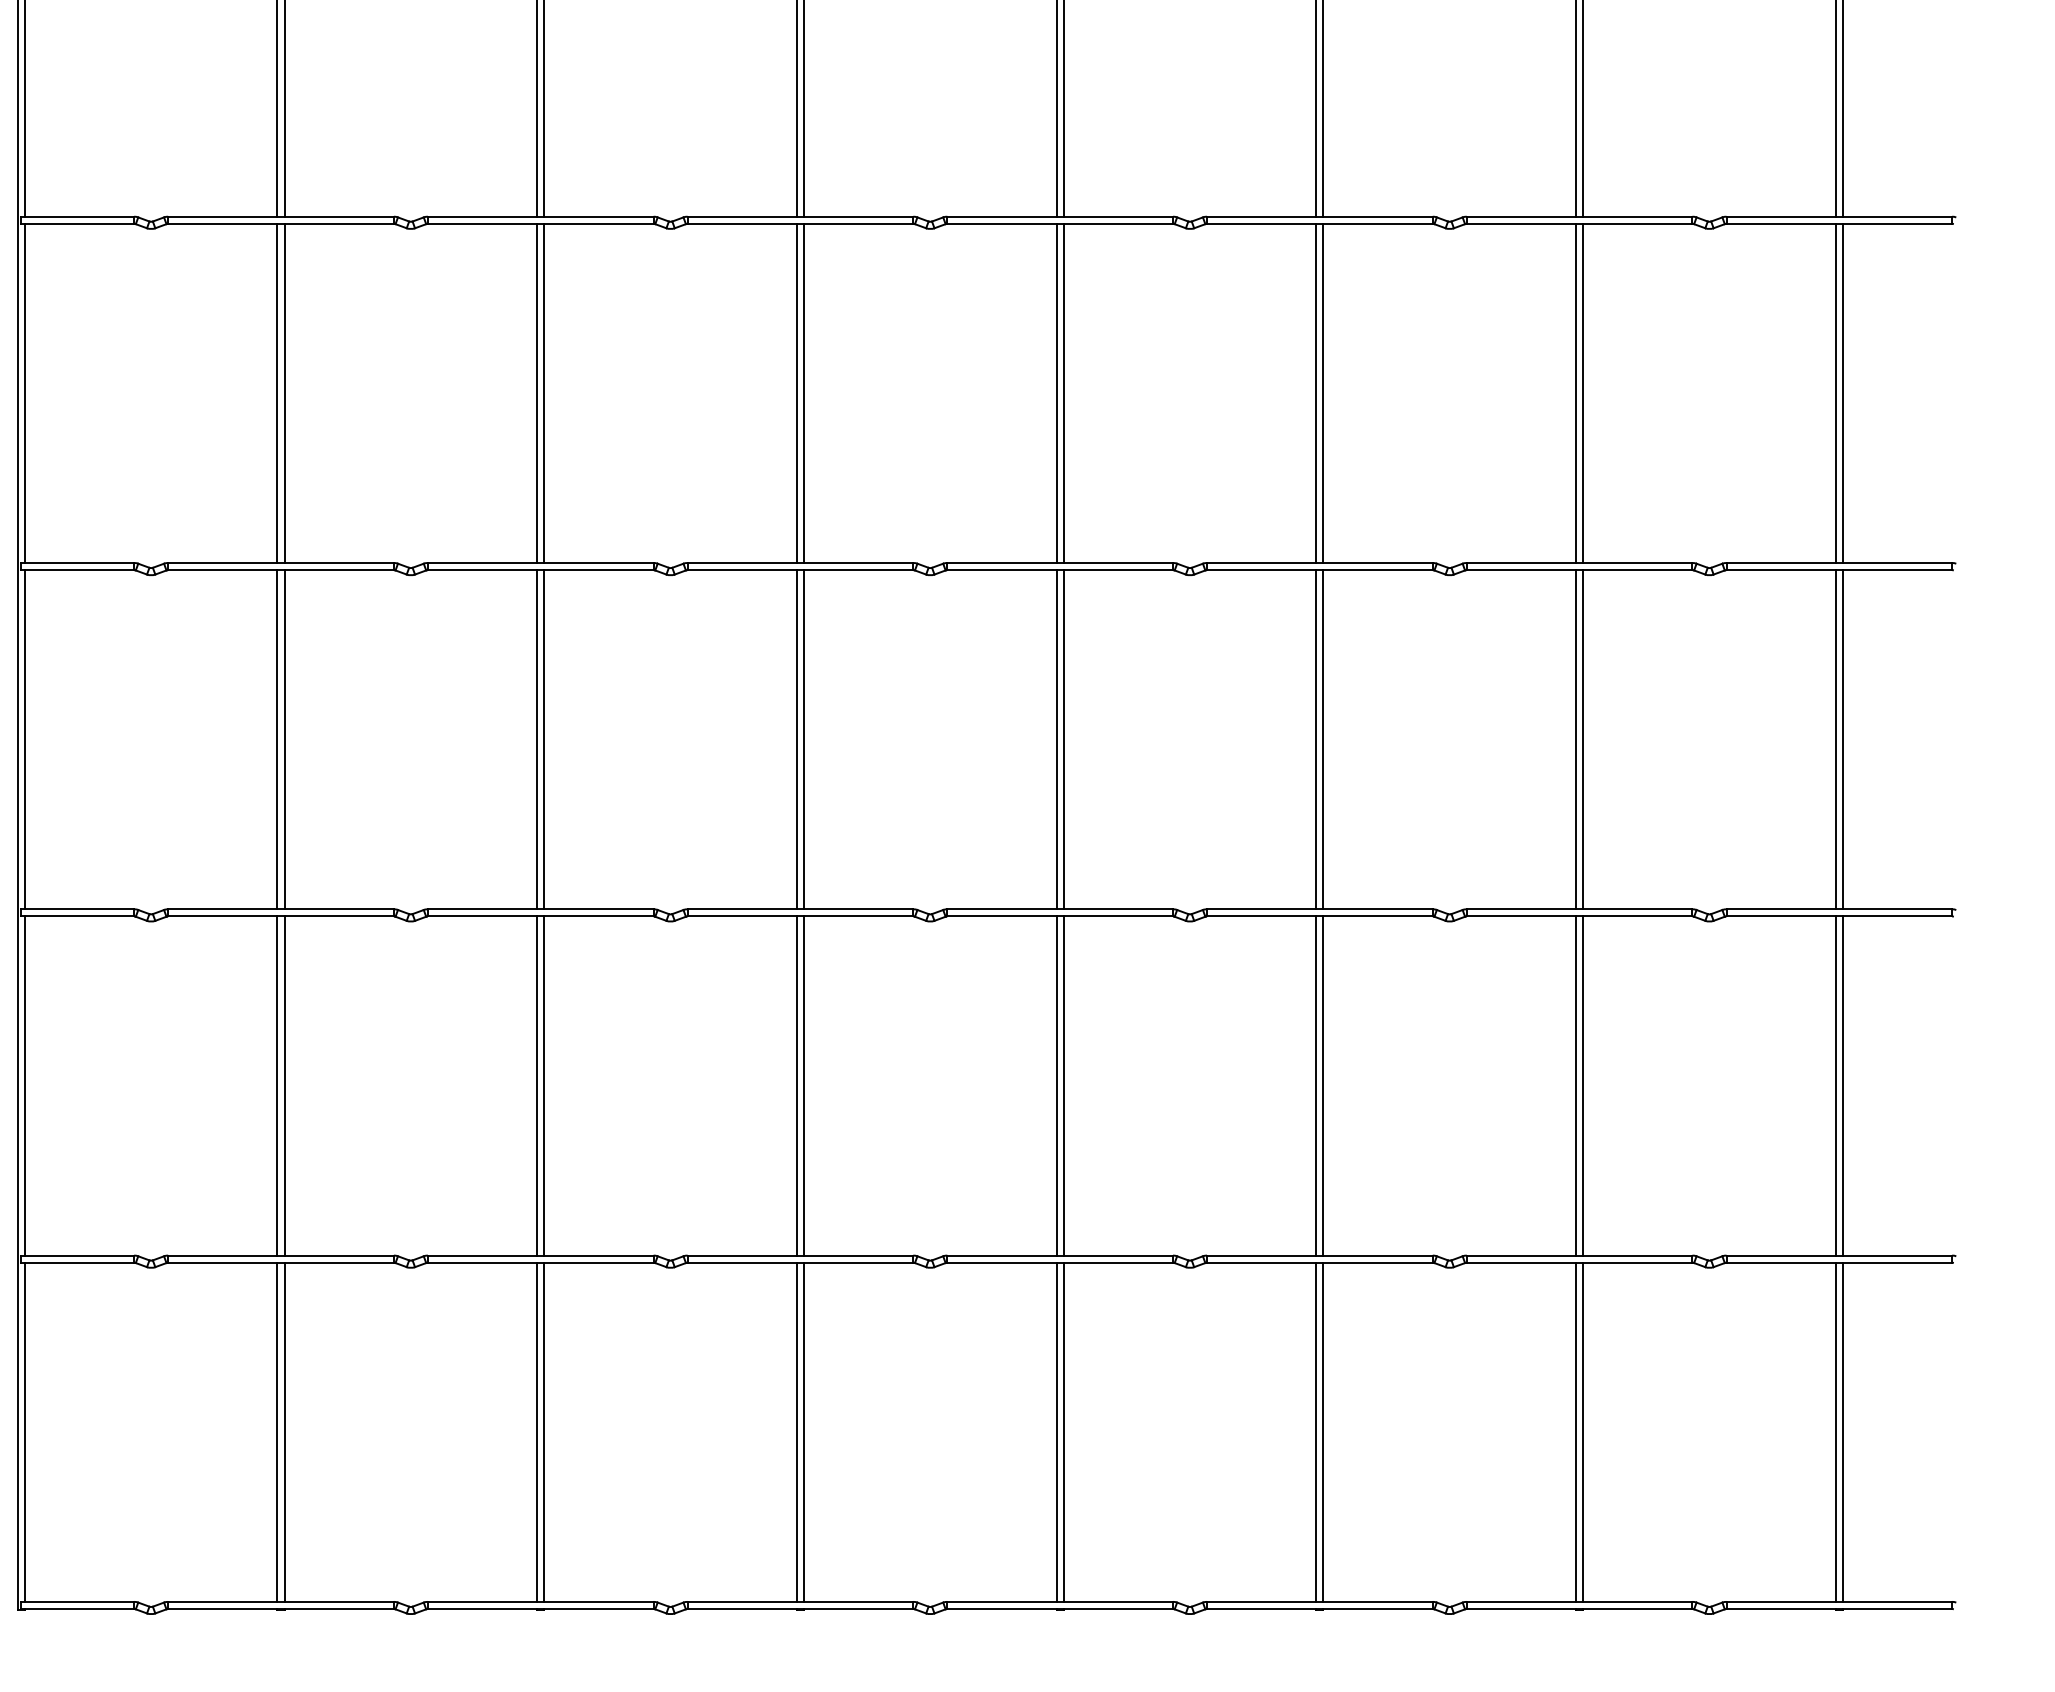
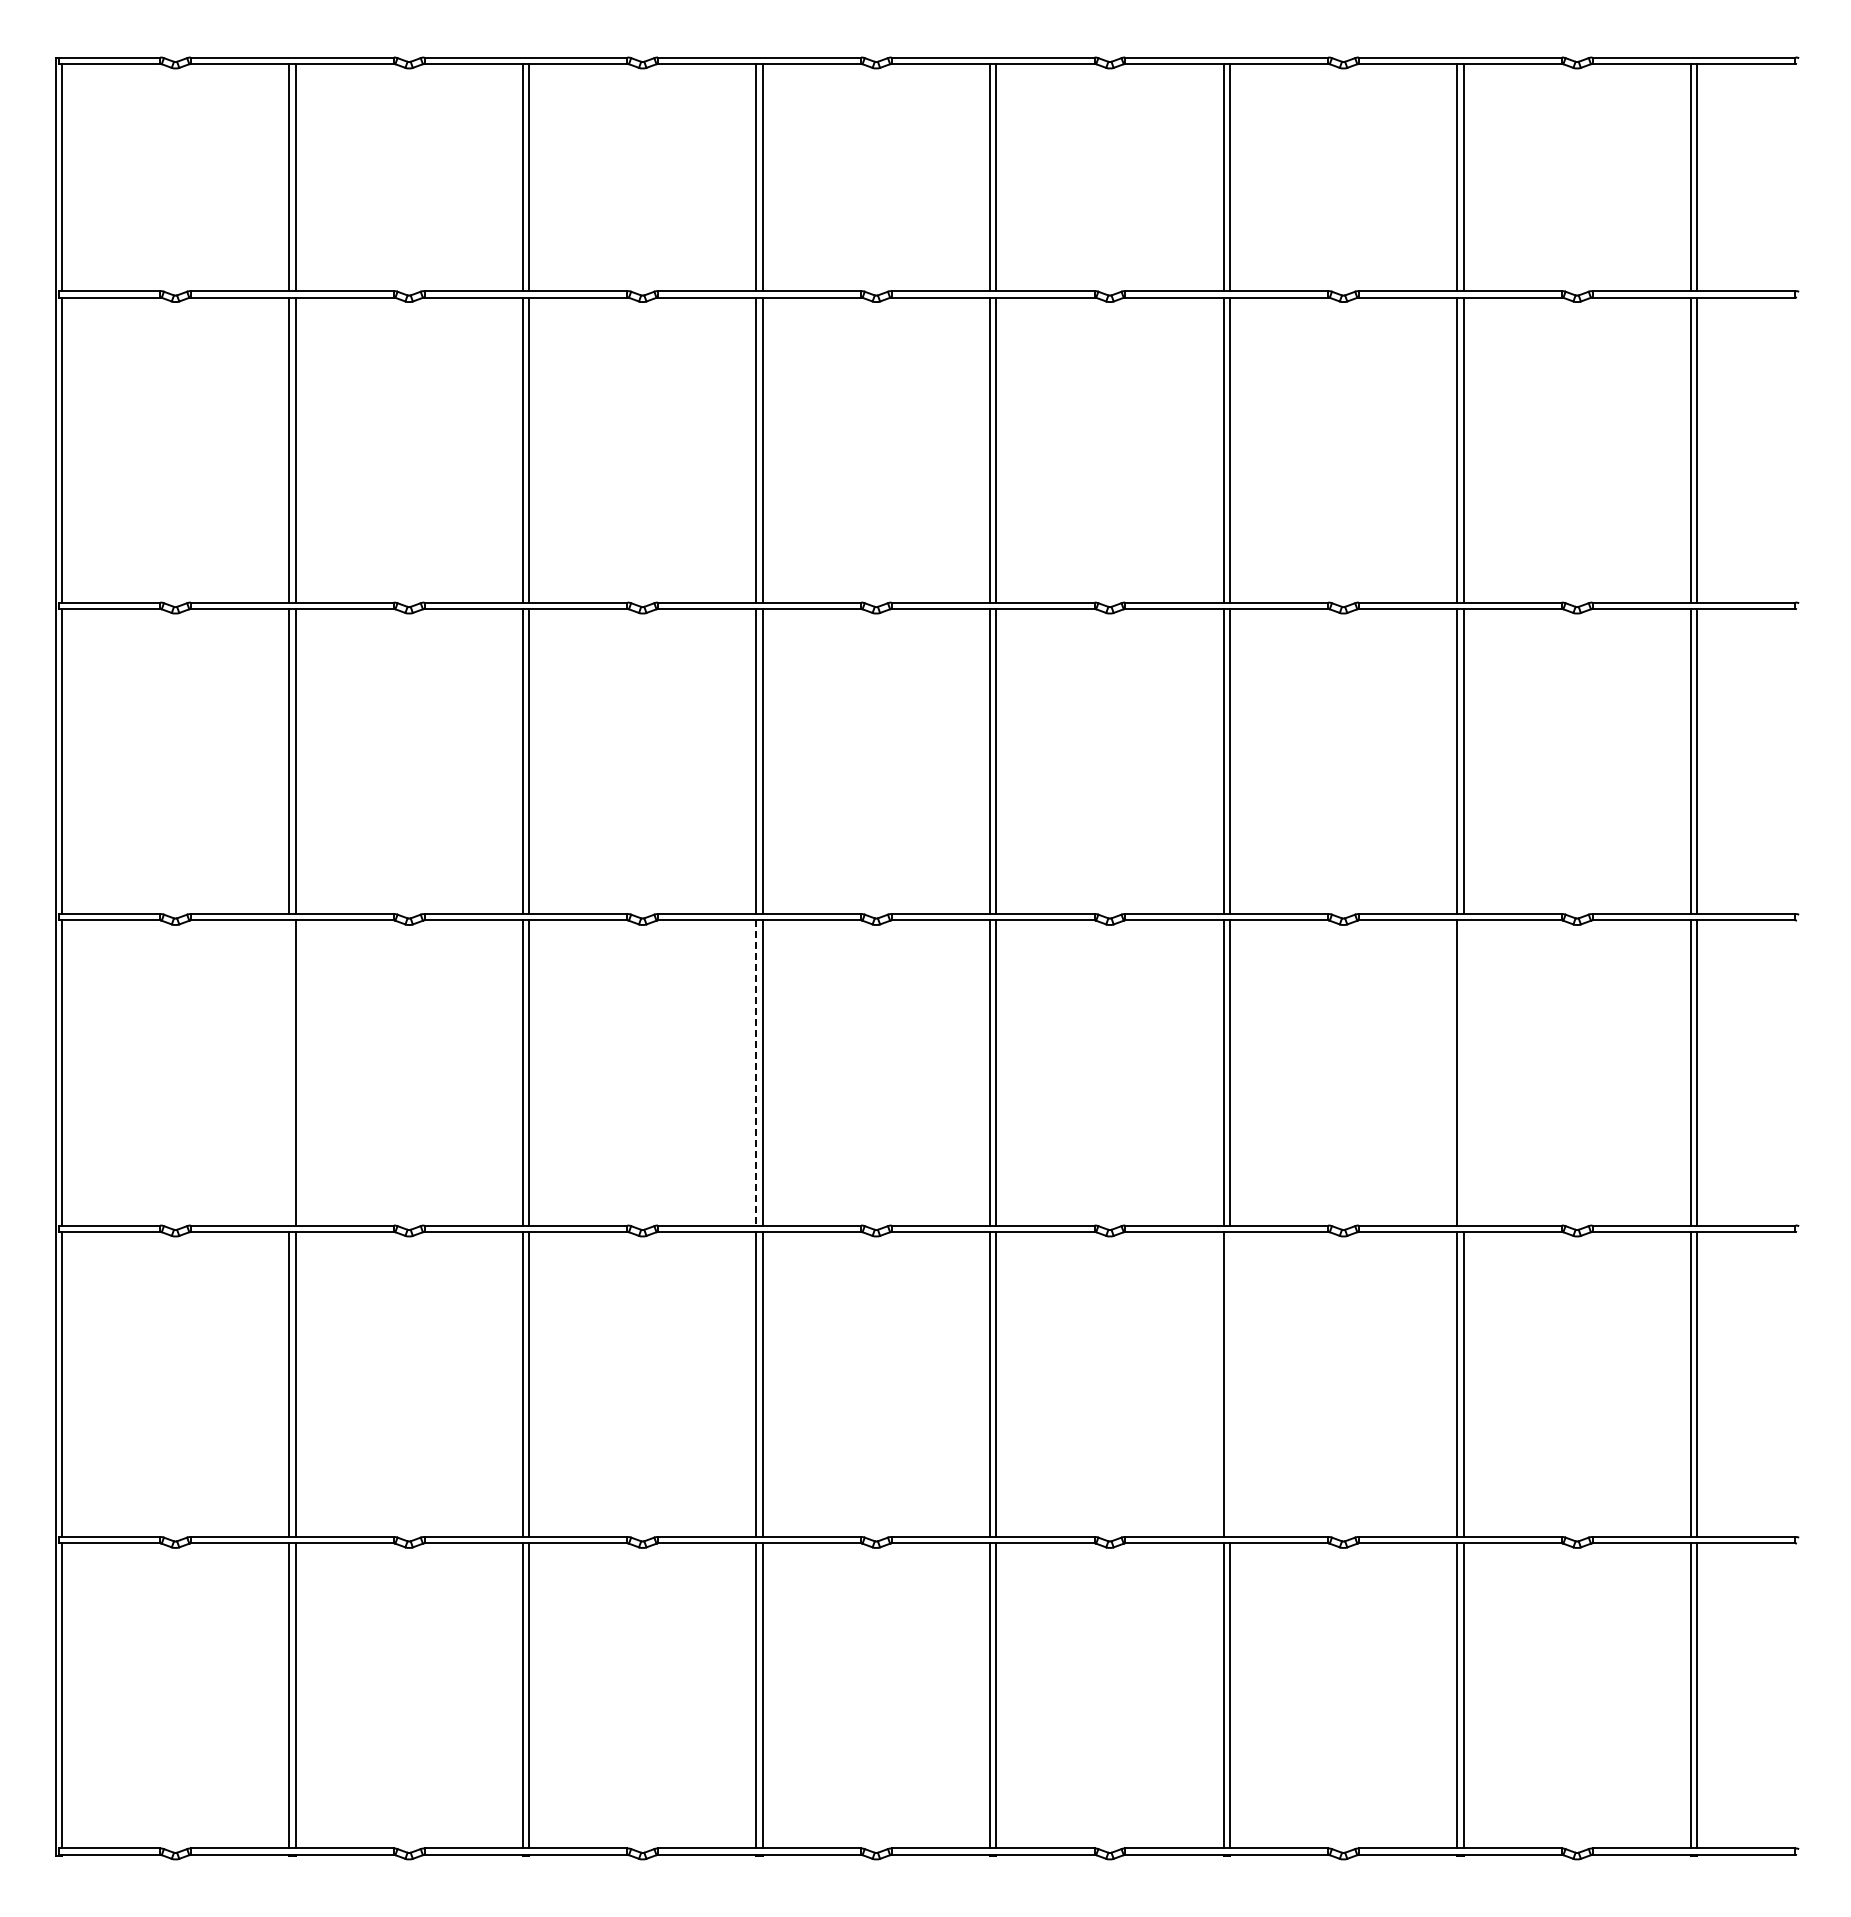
line: (277, 739) -> (289, 1072), removed
line: (1583, 739) -> (1463, 1072), removed
line: (797, 740) -> (756, 1073), solid -> dashed
line: (1322, 1084) -> (1229, 1383), removed

